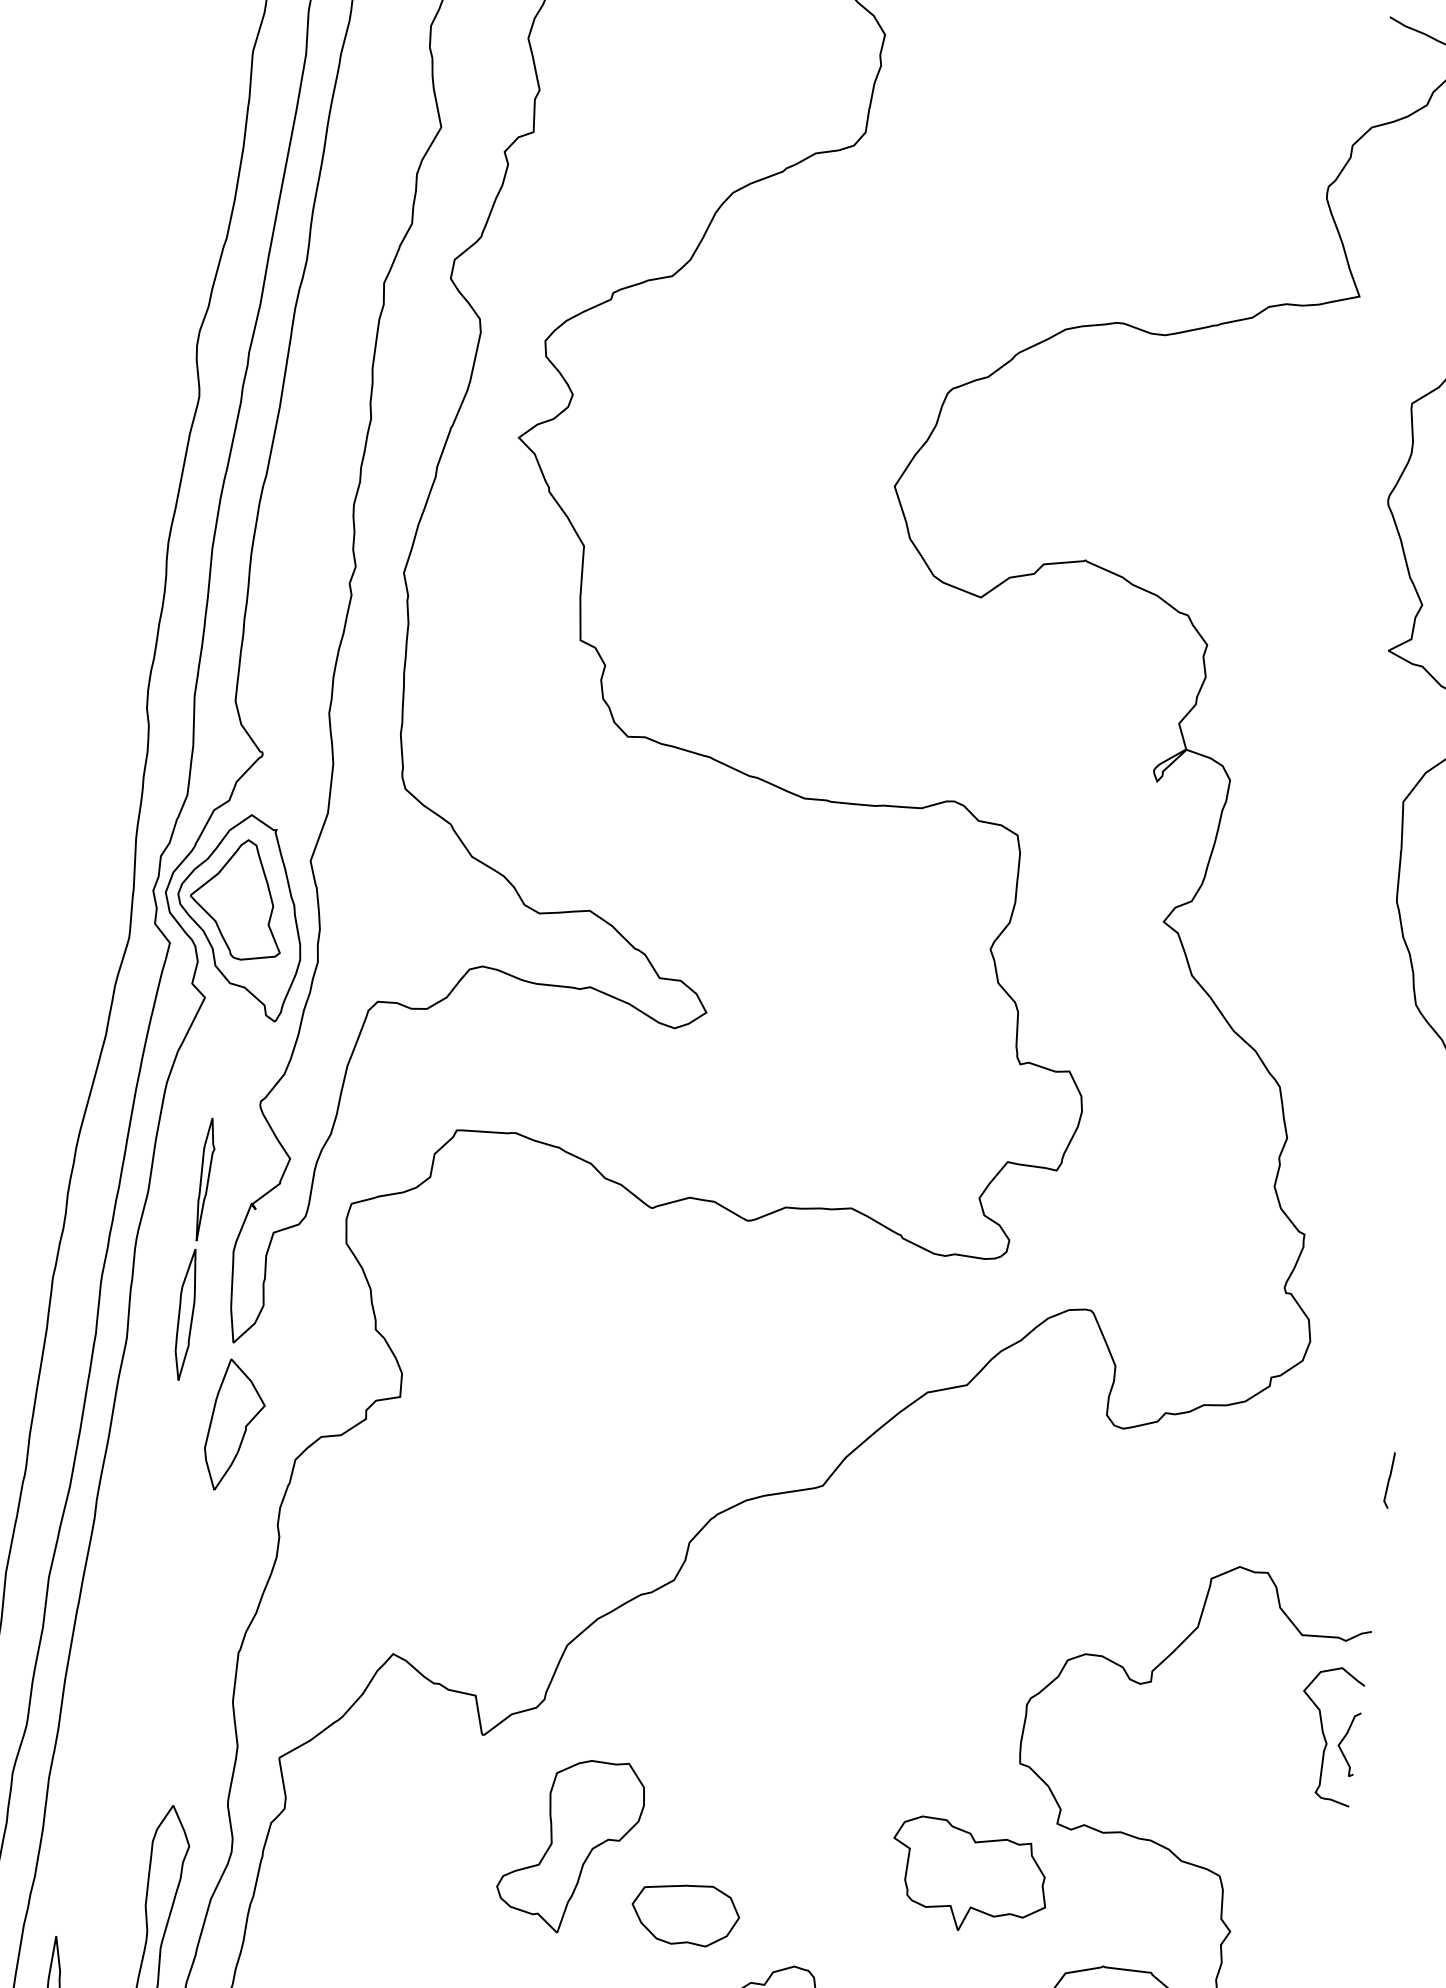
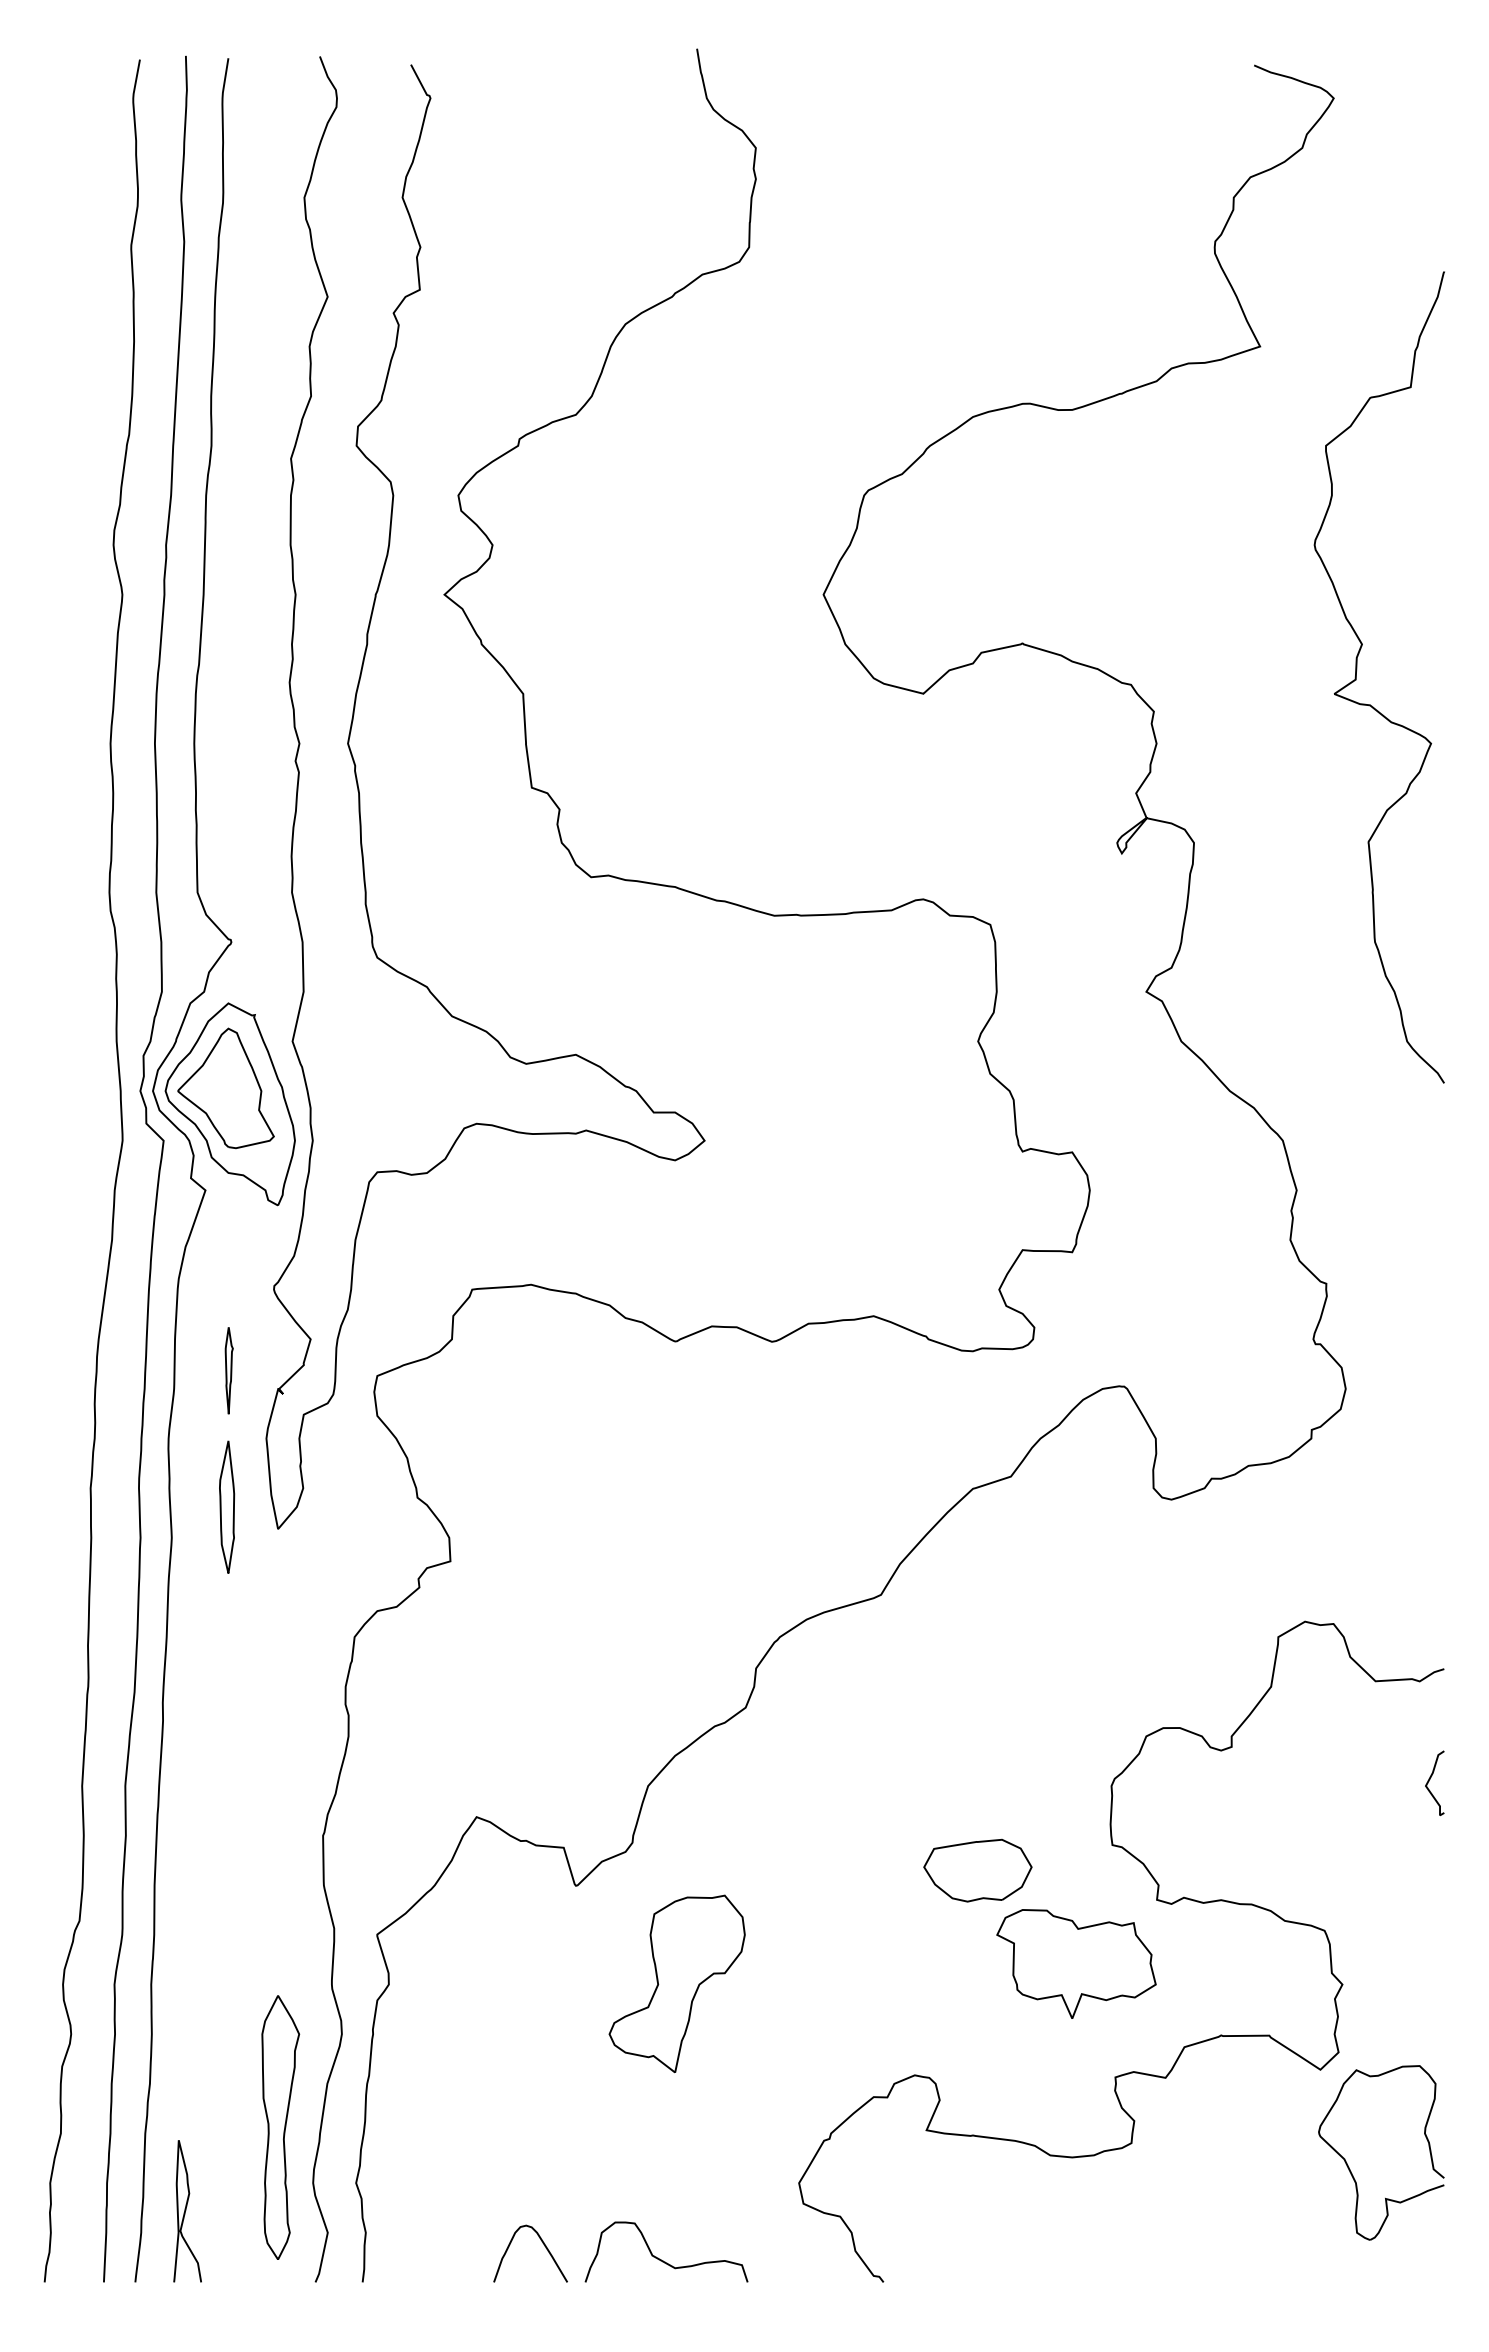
part: (205, 1179) -> (229, 1370), size x0.7
part: (235, 1426) -> (290, 1611), removed
curve: (1388, 1480) -> (1441, 1516), removed
curve: (1325, 1736) -> (1411, 1778), removed
part: (685, 1914) -> (977, 1870), moved

